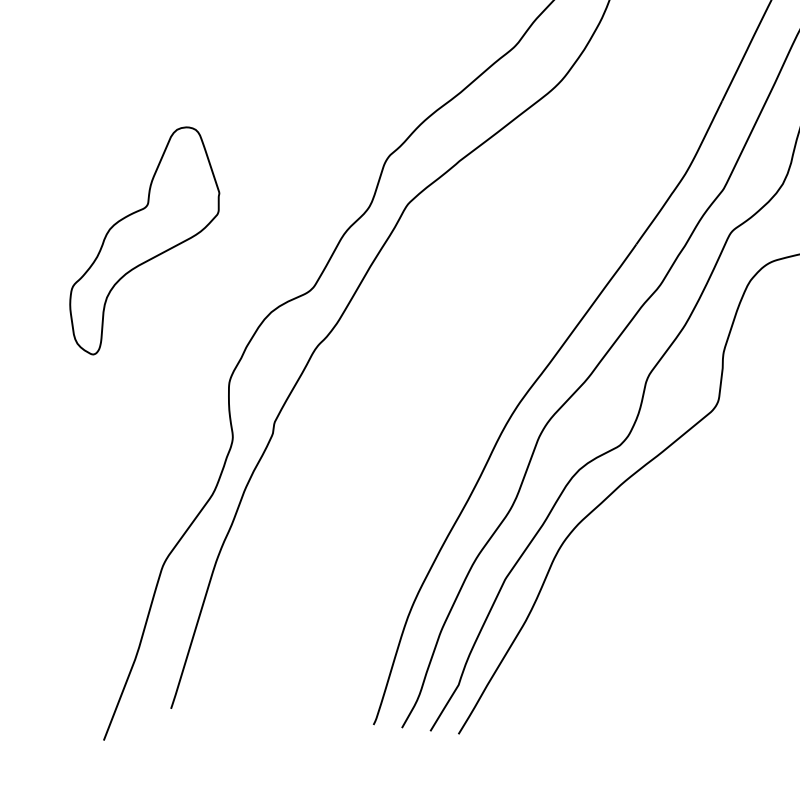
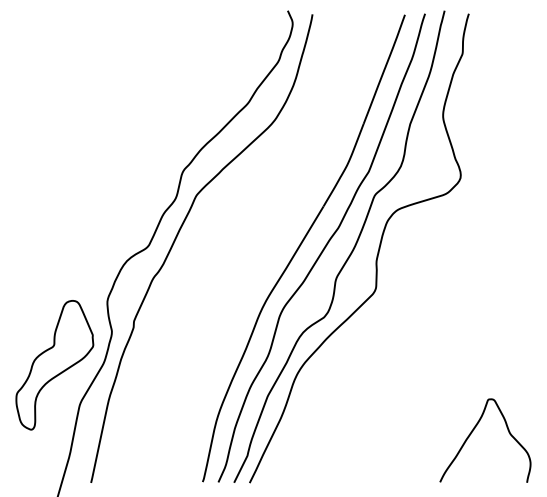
part: (145, 241) -> (54, 365), moved

